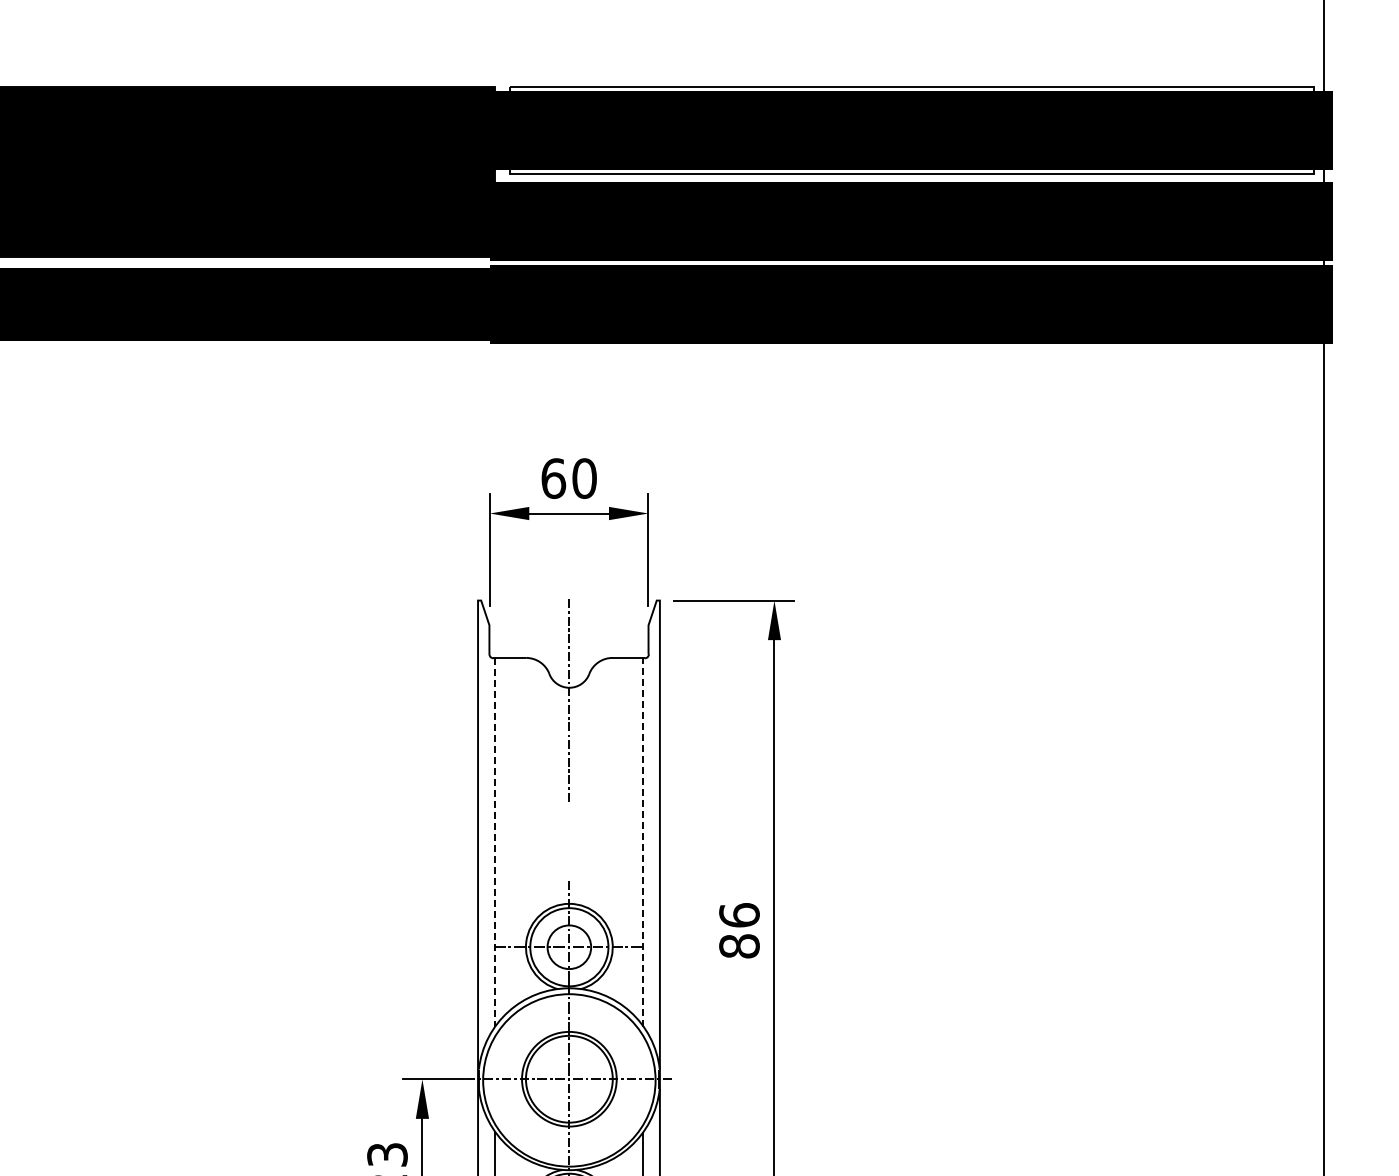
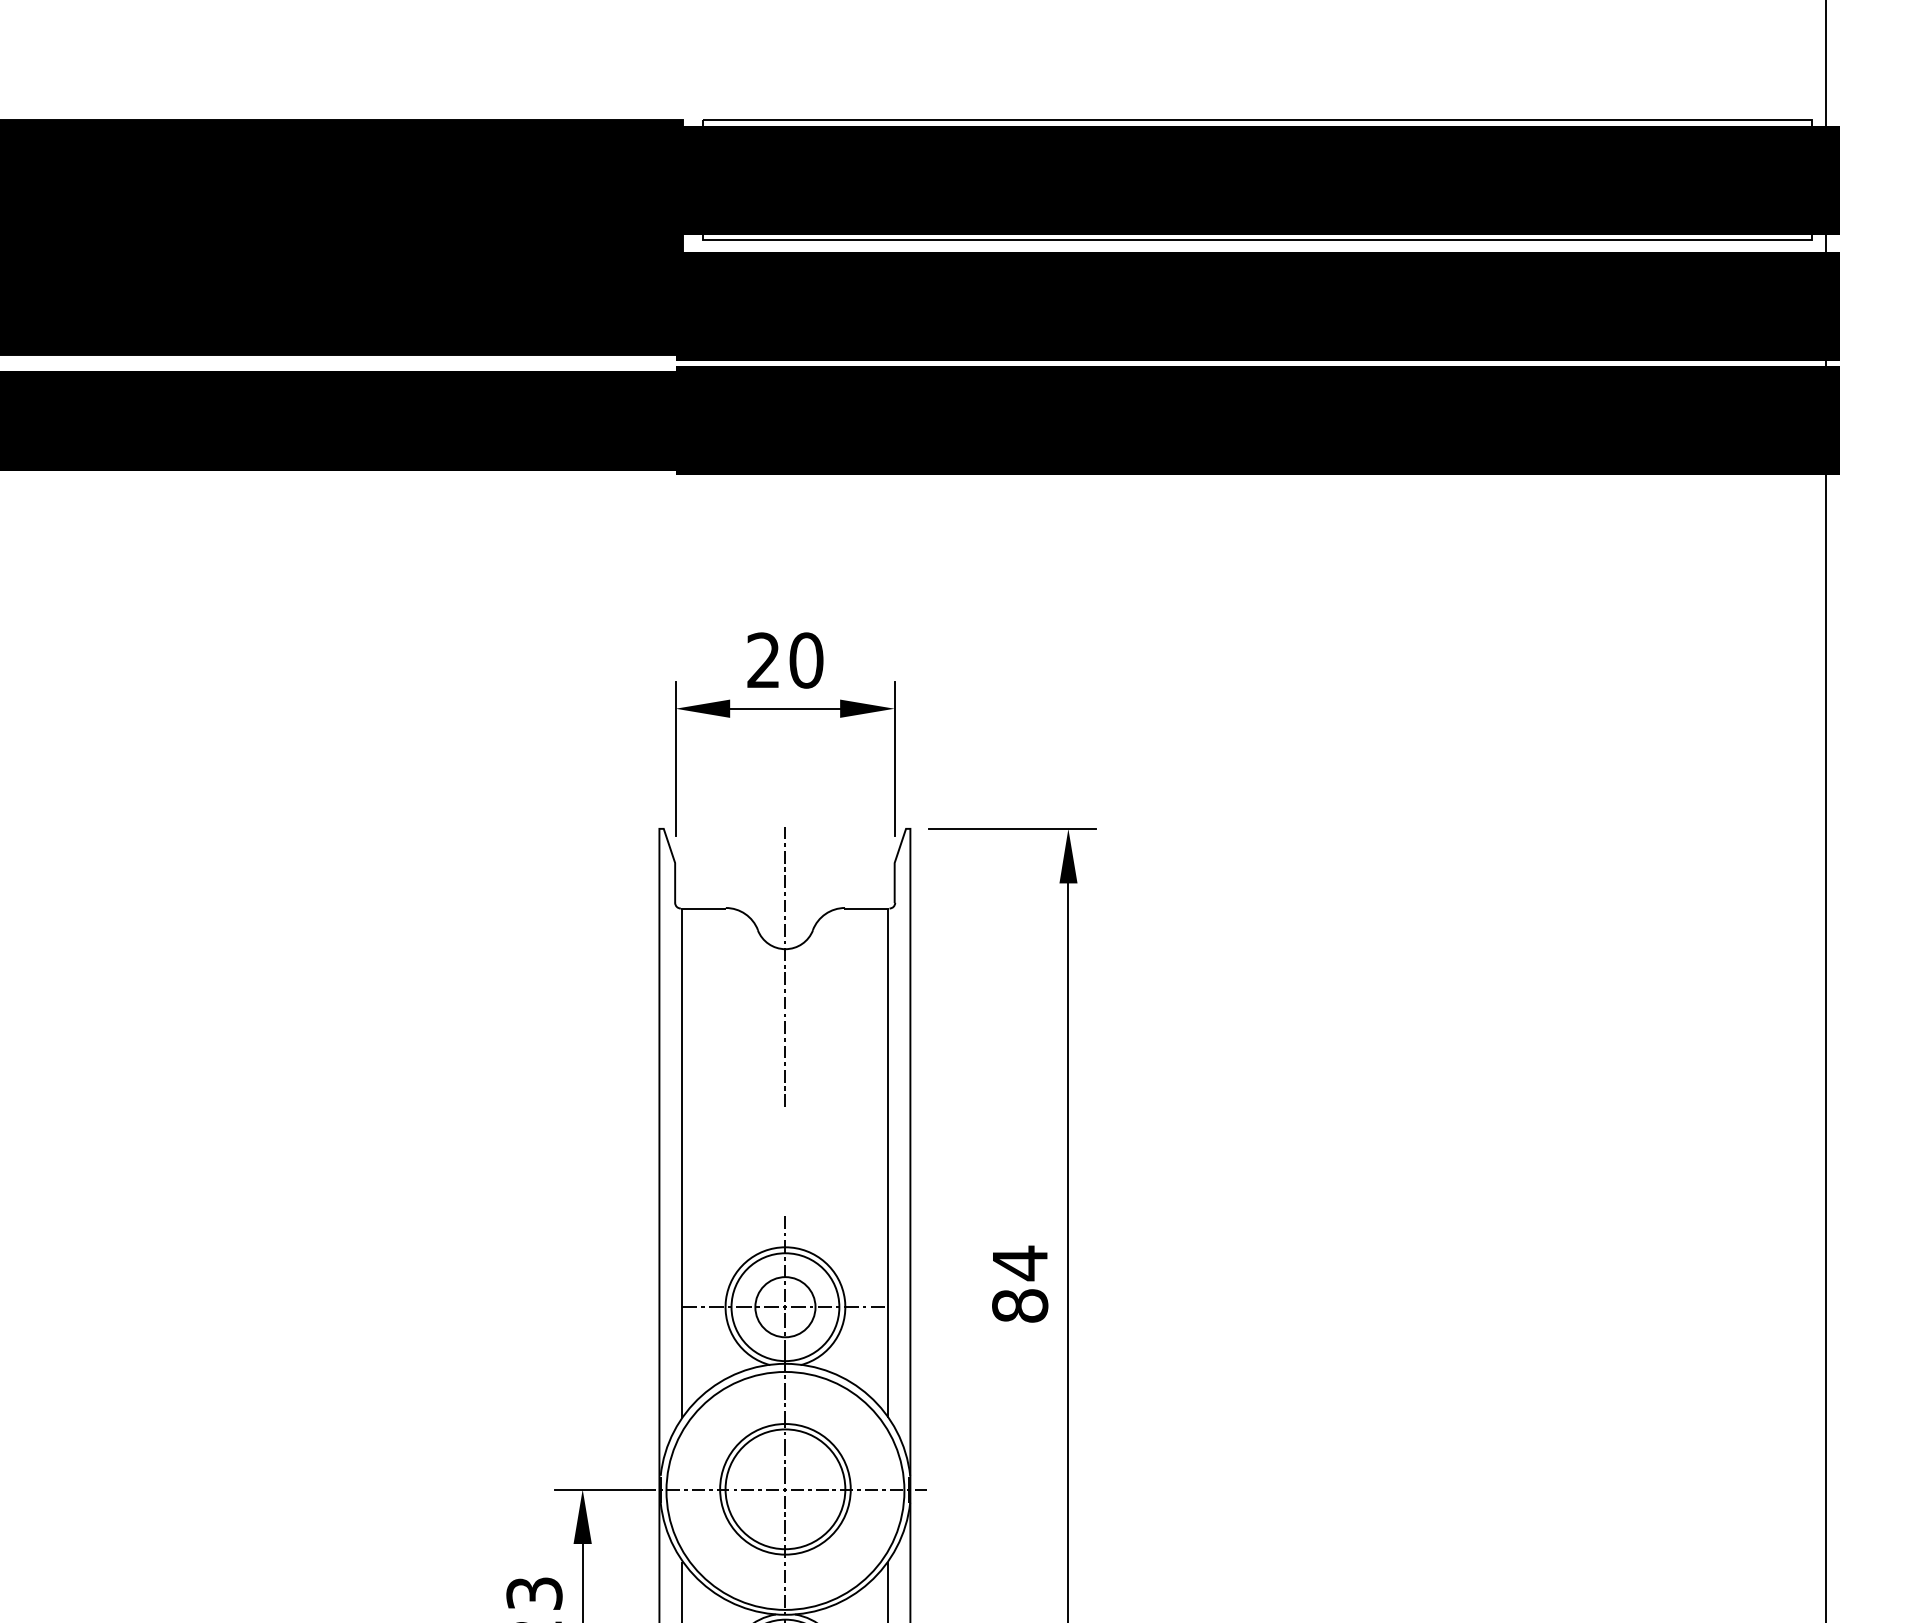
text: (553, 478) -> (763, 660), 60 -> 20
line: (643, 842) -> (887, 1162), dashed -> solid
line: (494, 843) -> (682, 1164), dashed -> solid
text: (739, 915) -> (1020, 1263), 86 -> 84

